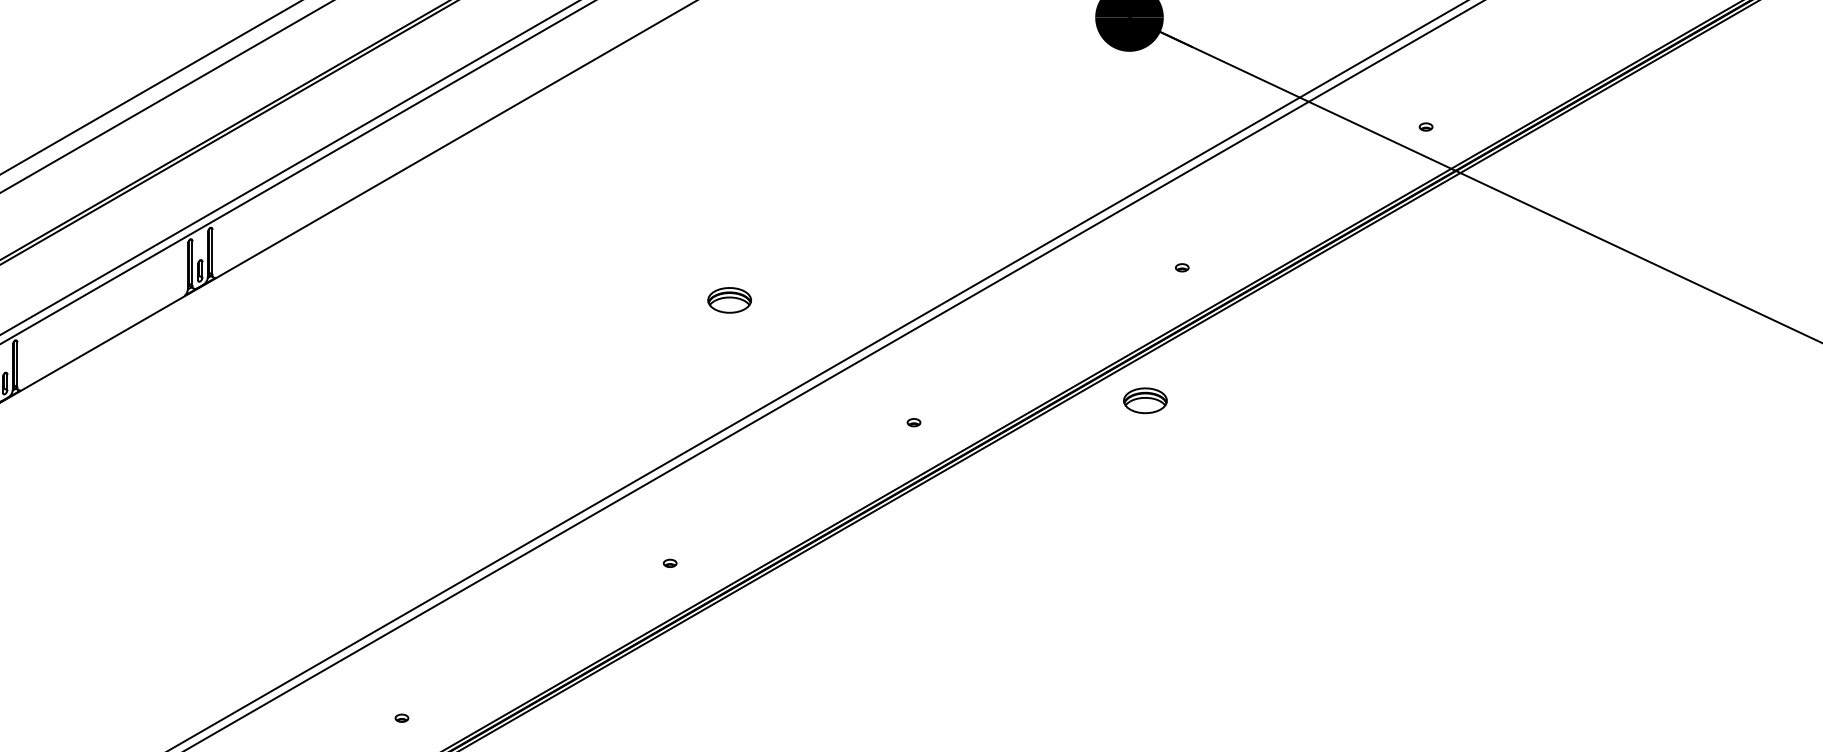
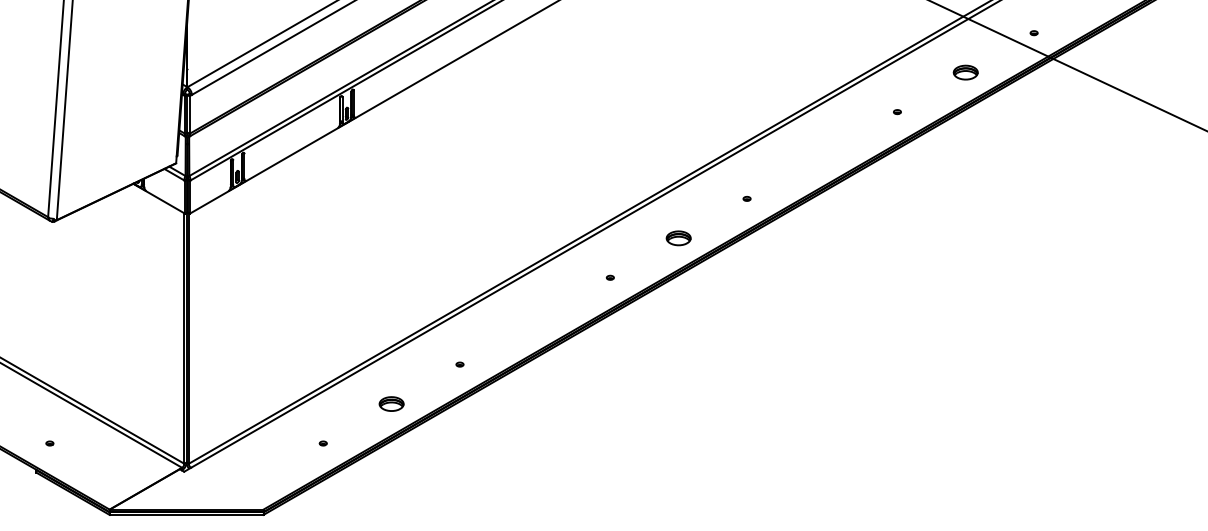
part: (729, 300) -> (678, 238), moved
part: (1144, 400) -> (965, 72), moved

